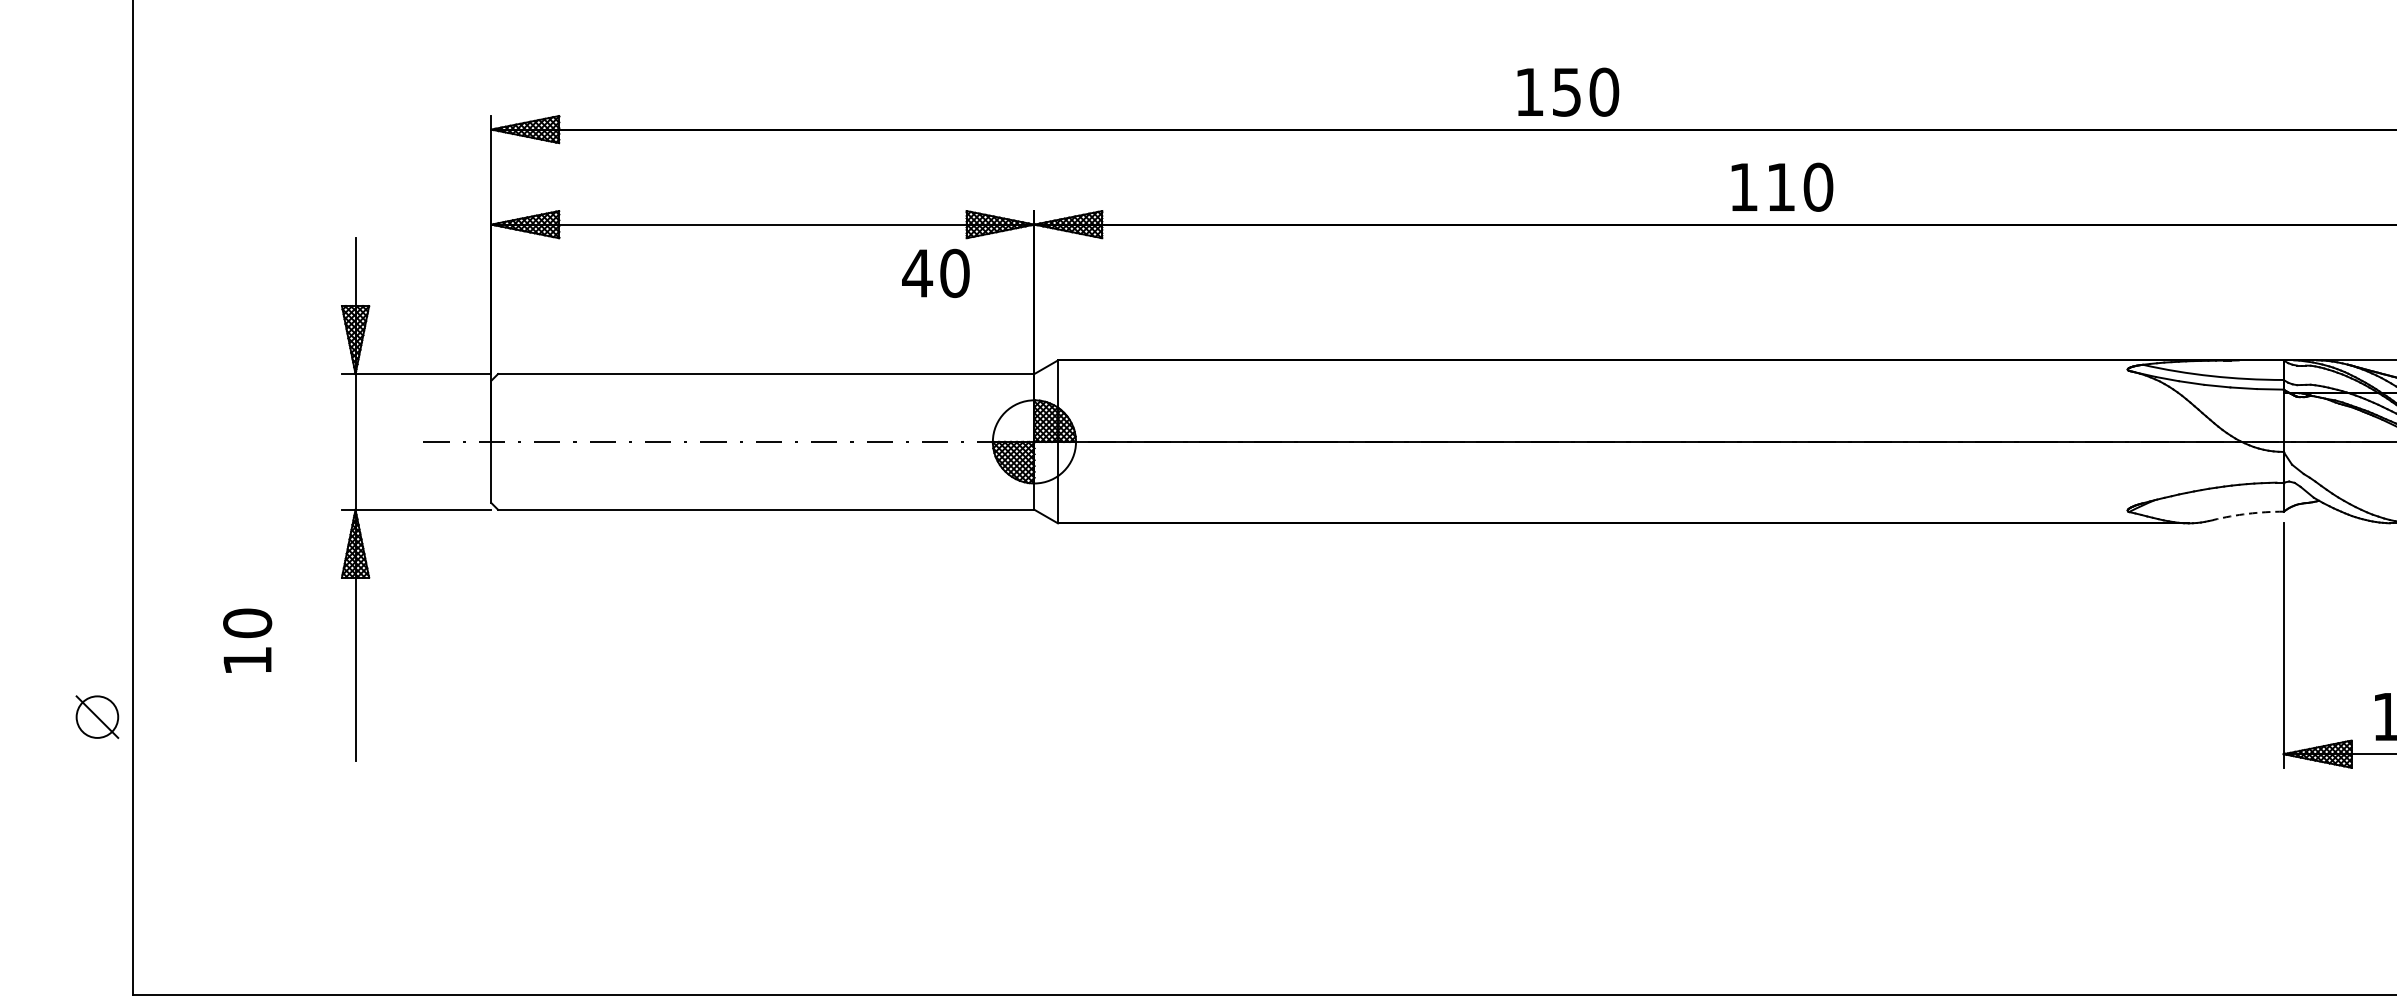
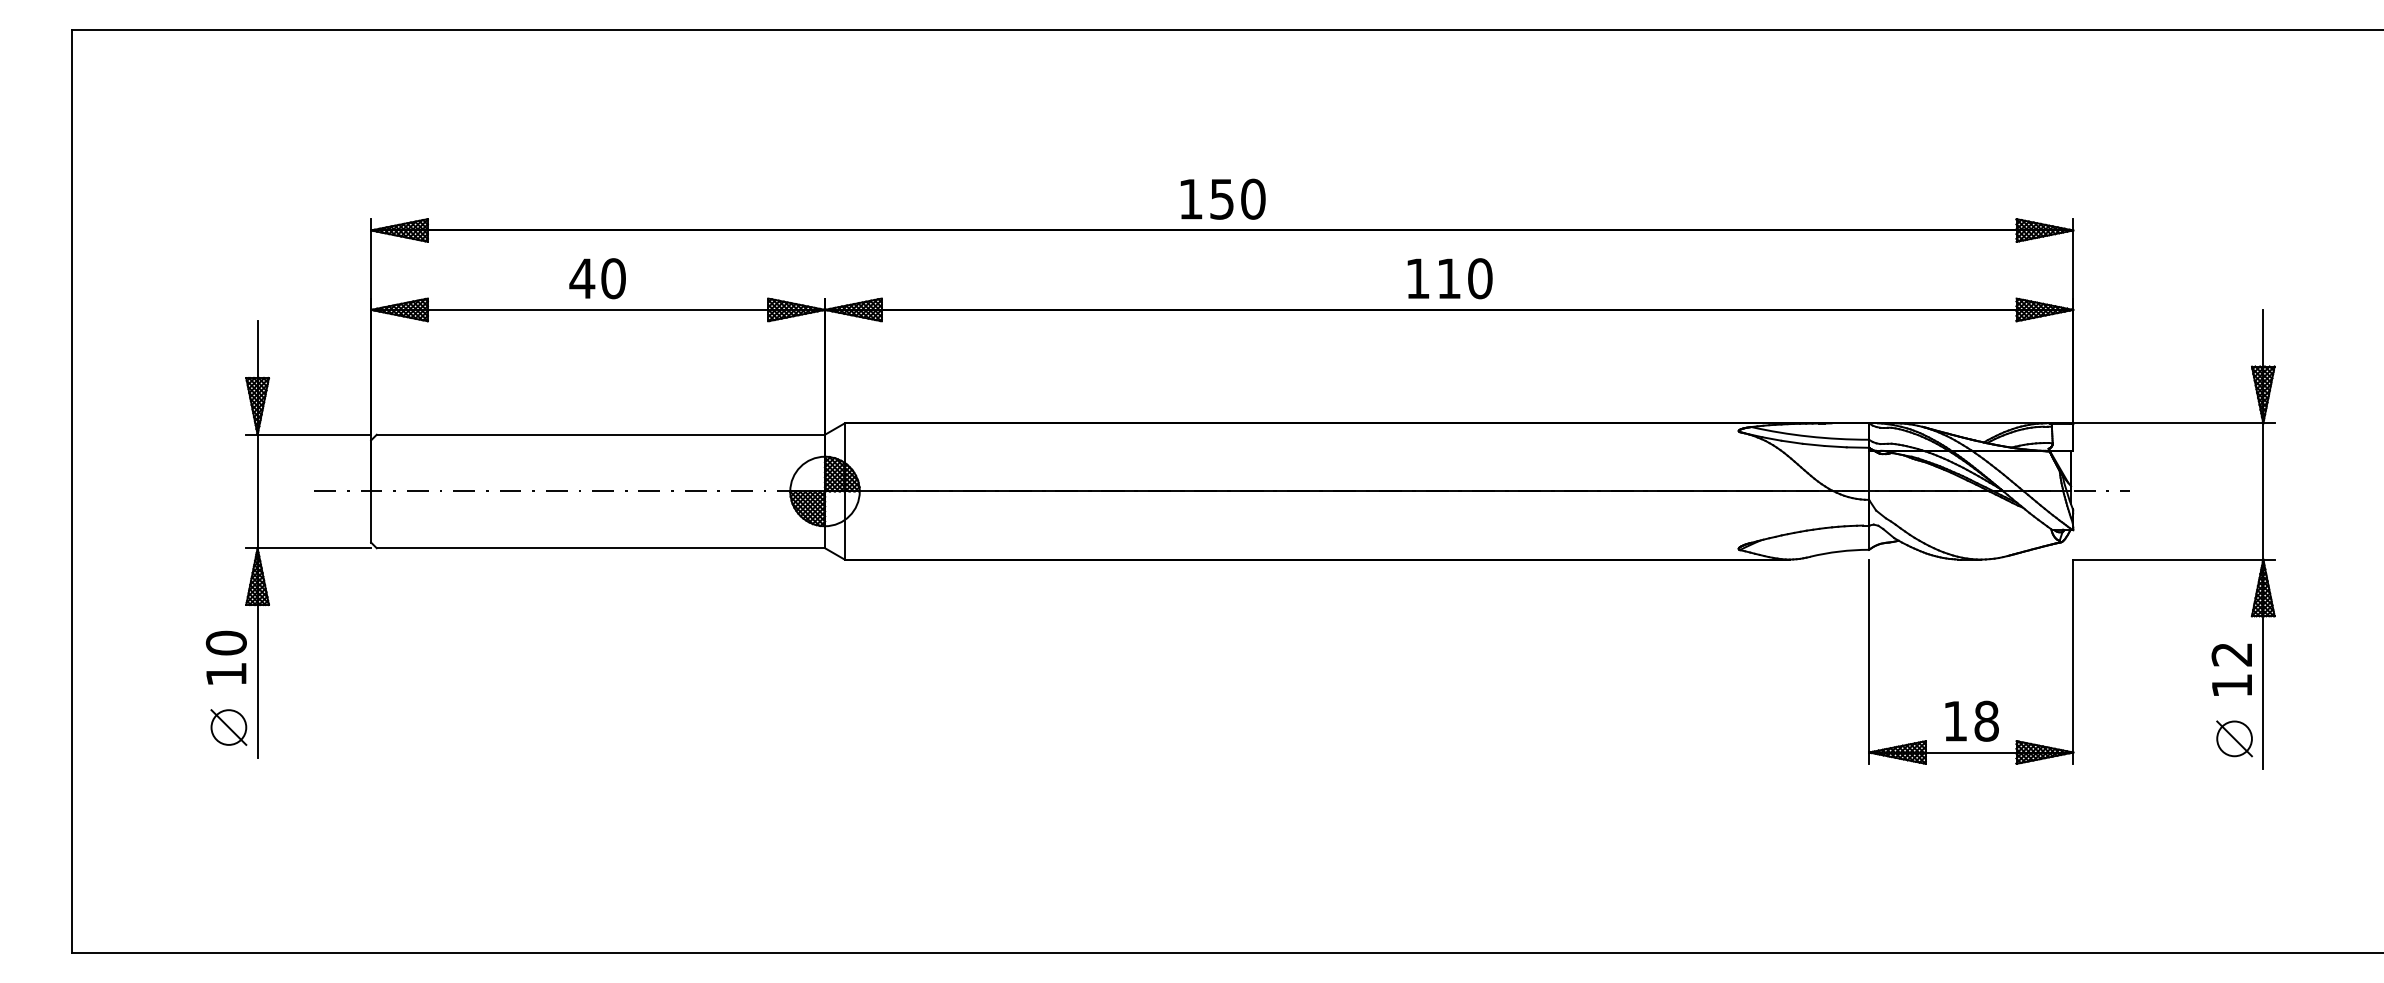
text: (1567, 91) -> (1222, 198), moved
text: (935, 273) -> (597, 278), moved
arc: (2248, 513) -> (1839, 551), dashed -> solid
text: (246, 640) -> (225, 657), moved
part: (96, 717) -> (228, 727), moved

